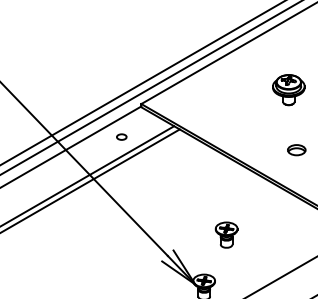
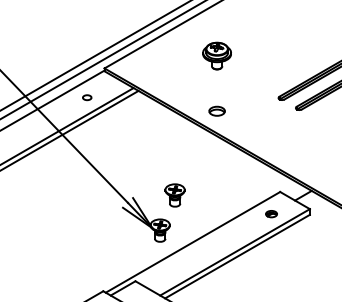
part: (288, 89) -> (216, 55), moved
part: (296, 149) -> (216, 110), moved
part: (226, 235) -> (174, 195), moved

